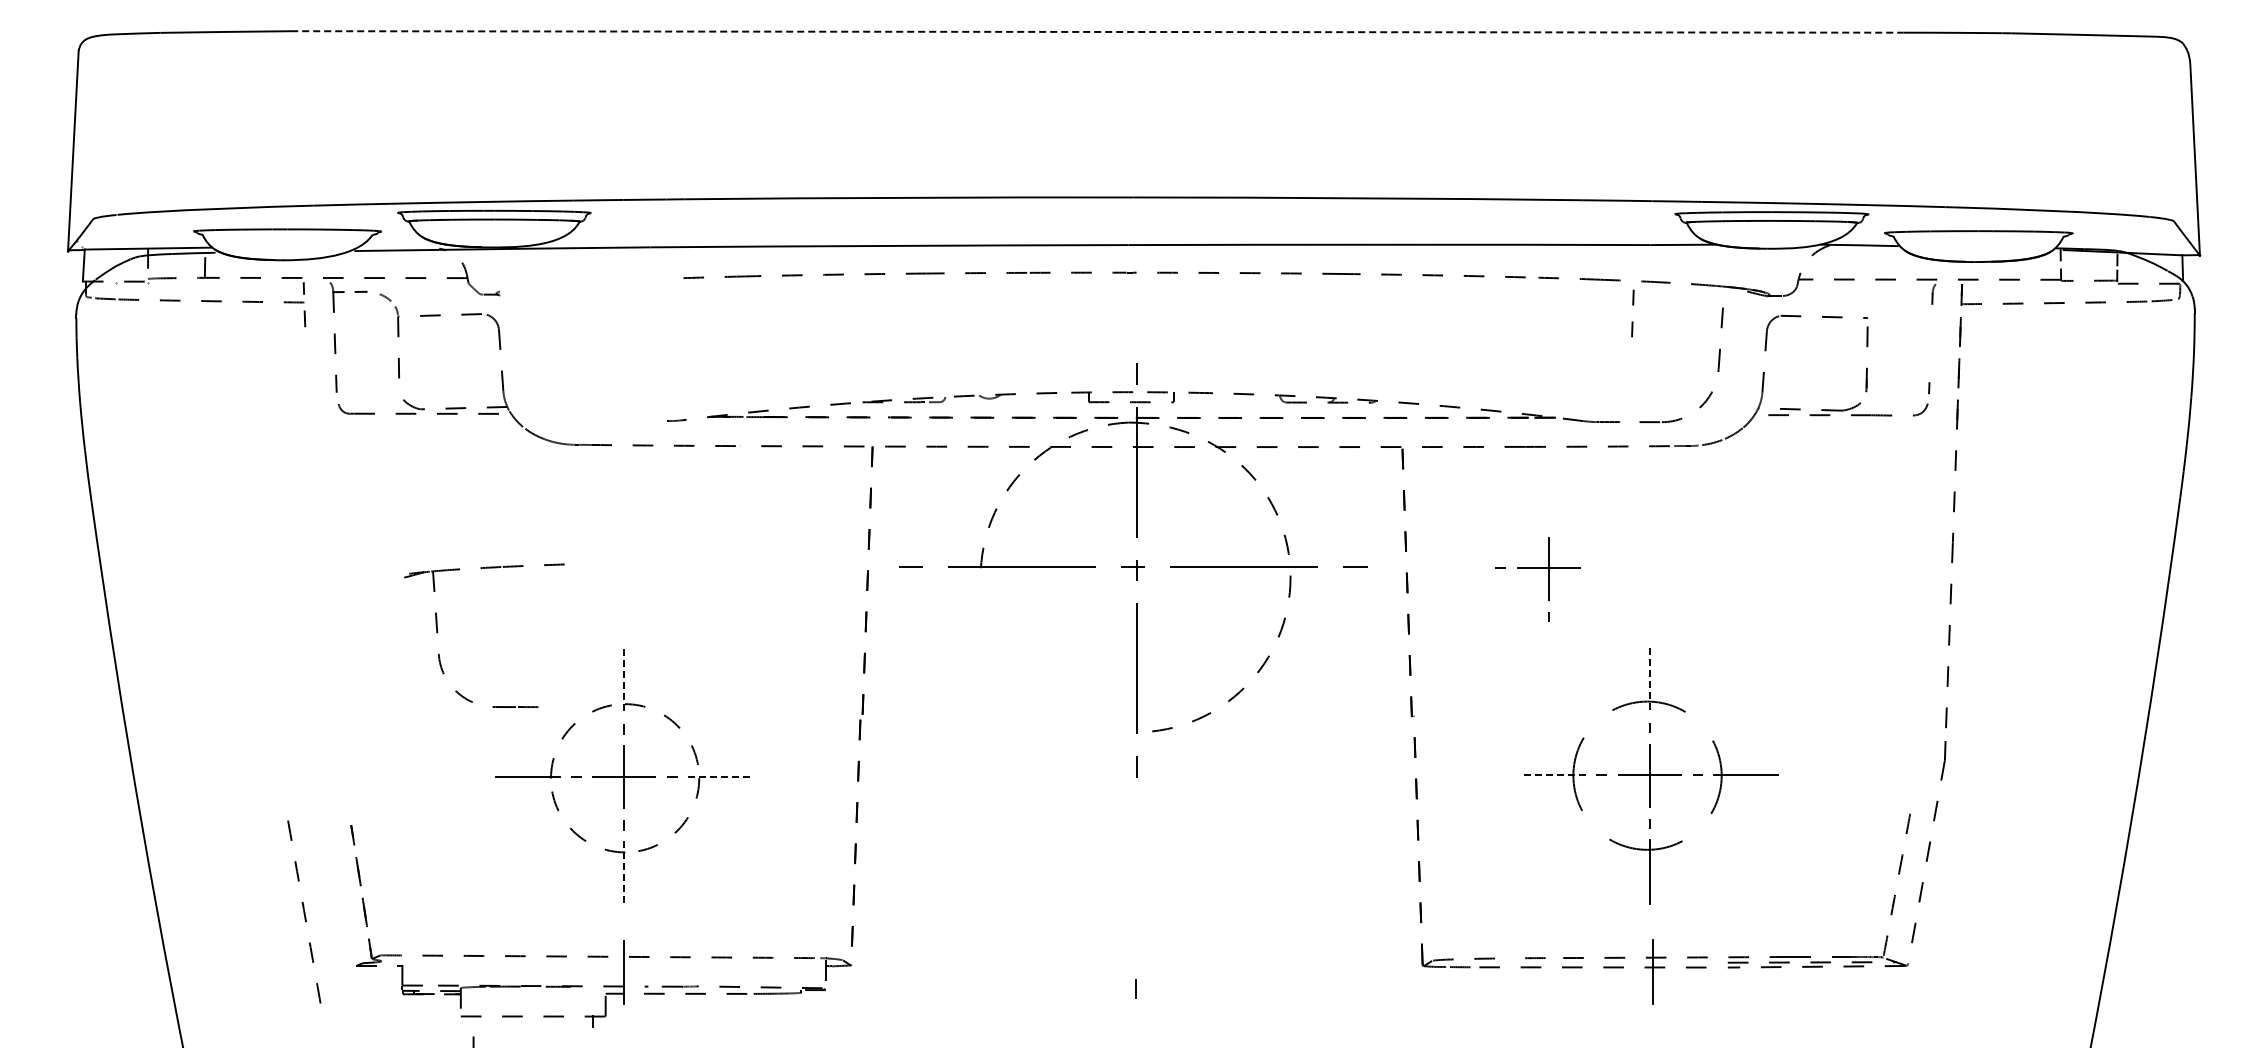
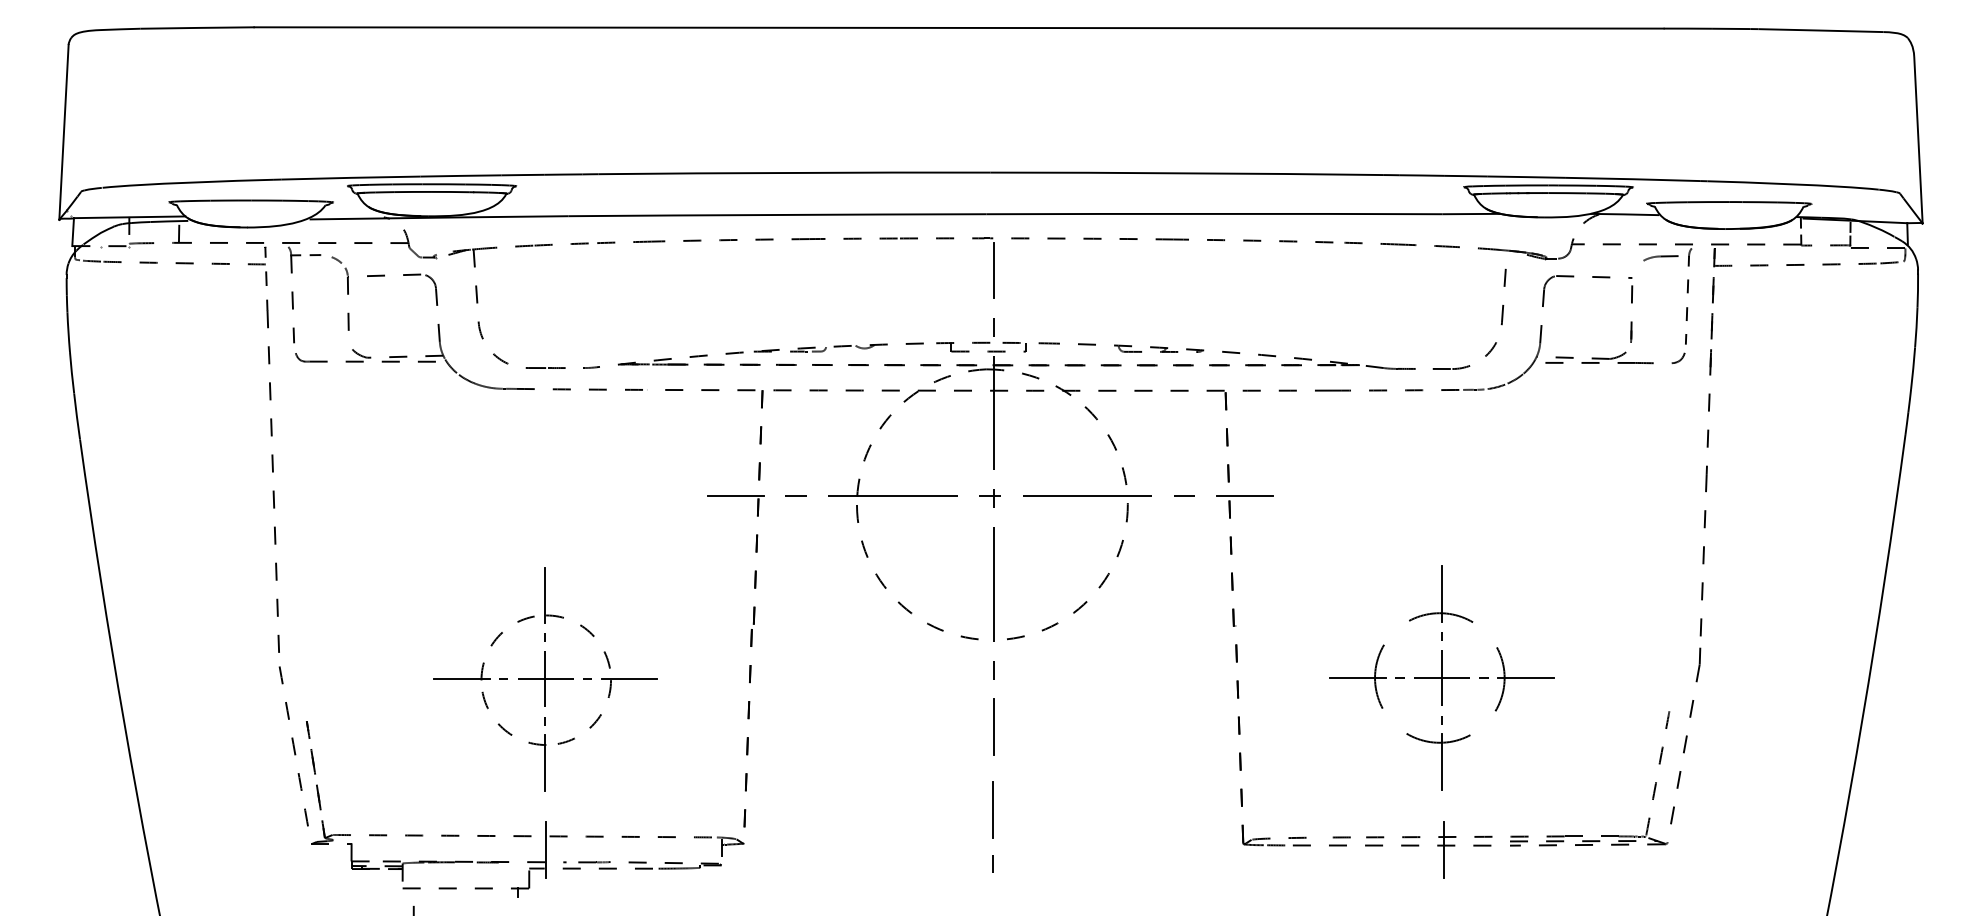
line: (1097, 31) -> (959, 27), dashed -> solid
part: (1900, 295) -> (1660, 258), added
line: (1632, 305) -> (1687, 293), moved
line: (1137, 309) -> (994, 270), added
part: (312, 544) -> (273, 475), added
line: (841, 566) -> (735, 495), added
line: (1424, 566) -> (1244, 495), added
part: (1537, 568) -> (1343, 496), removed
part: (438, 632) -> (478, 302), moved
curve: (1014, 672) -> (886, 587), added
line: (1650, 680) -> (1442, 594), dashed -> solid
line: (623, 681) -> (544, 595), dashed -> solid
line: (1553, 775) -> (1357, 677), dashed -> solid
line: (720, 776) -> (629, 678), dashed -> solid
line: (1137, 831) -> (994, 726), added
line: (623, 873) -> (544, 763), dashed -> solid
part: (304, 911) -> (293, 745), moved
line: (1136, 926) -> (993, 809), added

